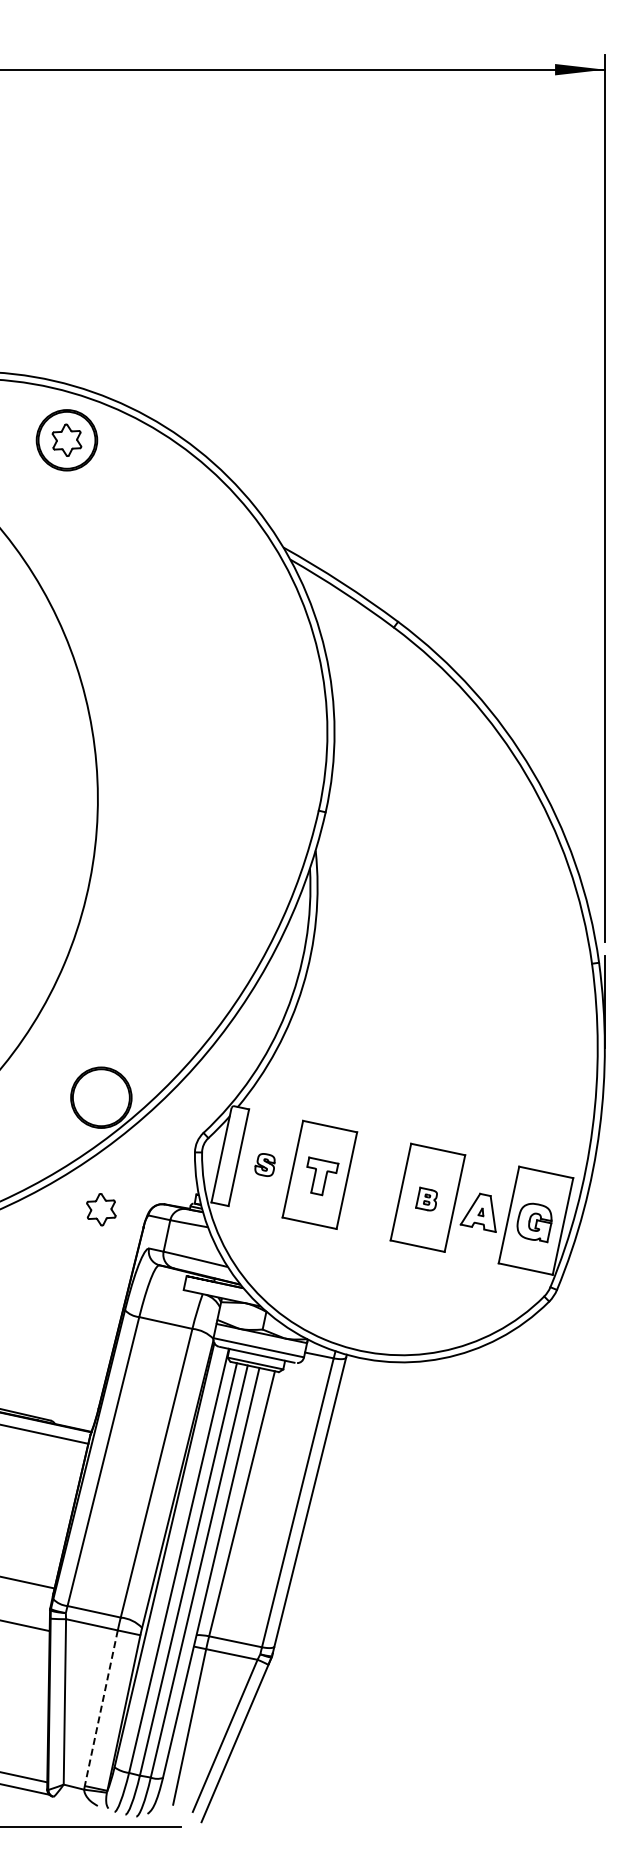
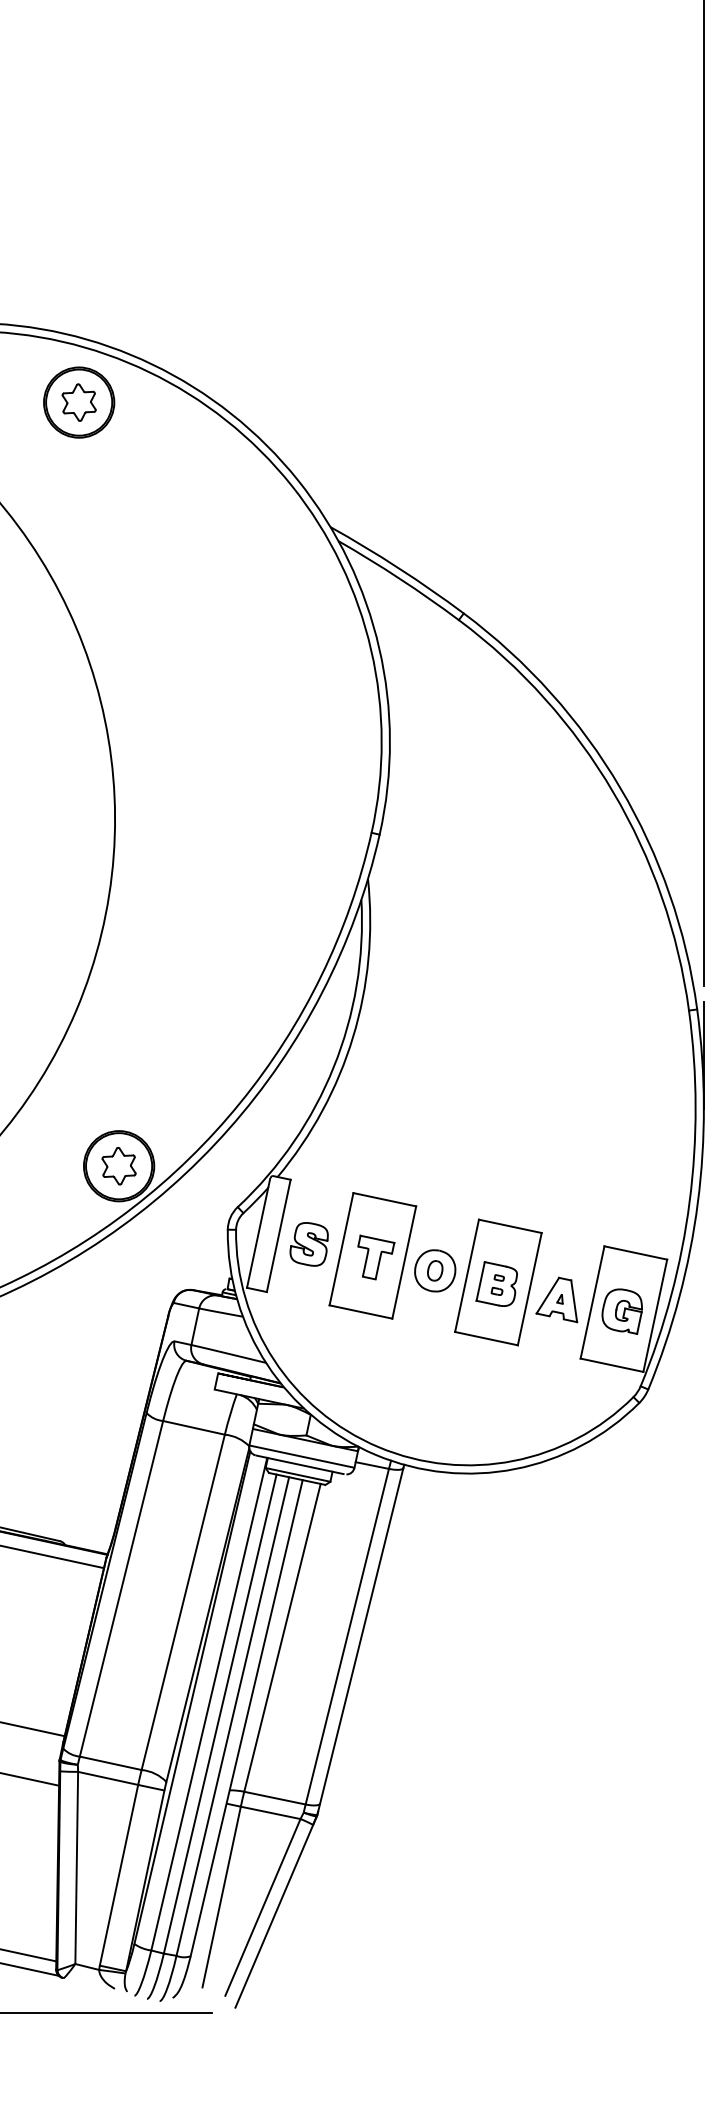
part: (264, 1164) -> (308, 1243), size x1.67
part: (373, 1187) -> (435, 1270), added
part: (426, 1198) -> (496, 1283), size x1.67
part: (101, 1209) -> (119, 1165), moved
line: (101, 1708) -> (119, 1875), dashed -> solid

